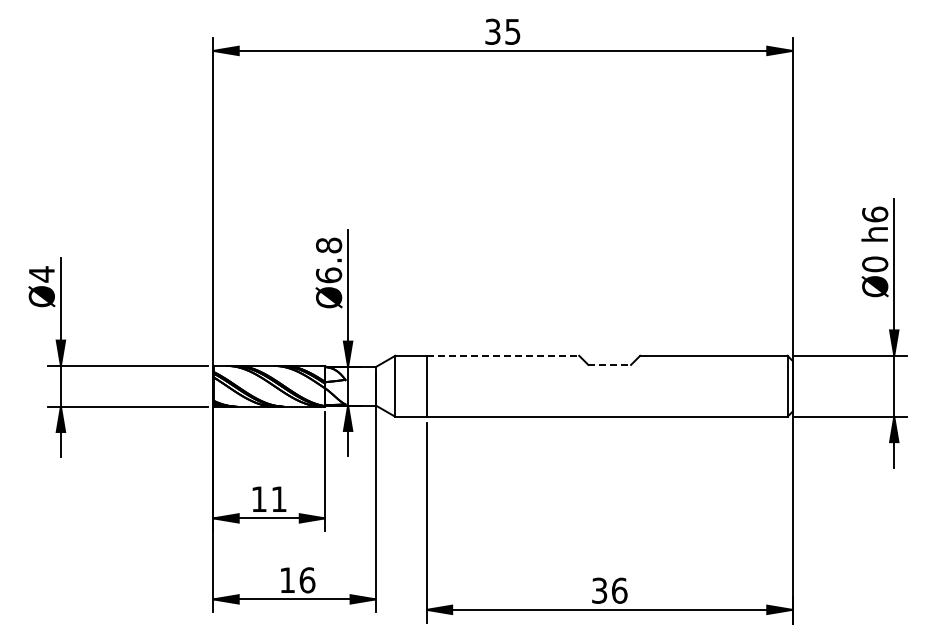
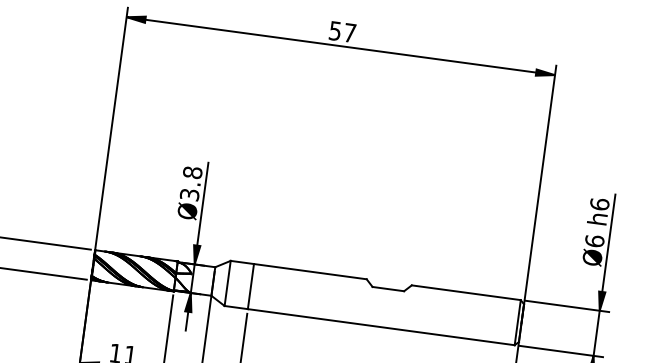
text: (503, 31) -> (343, 31), 35 -> 57
text: (875, 264) -> (594, 241), Ø0 -> Ø6
text: (329, 275) -> (190, 194), Ø6.8 -> Ø3.8
line: (503, 355) -> (310, 271), dashed -> solid
line: (610, 364) -> (388, 288), dashed -> solid

